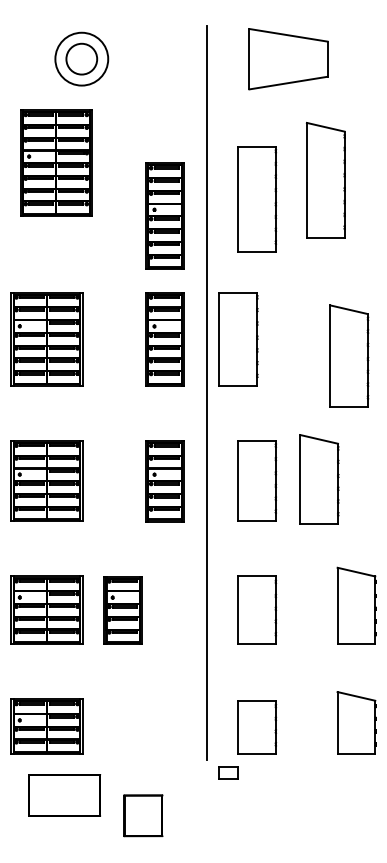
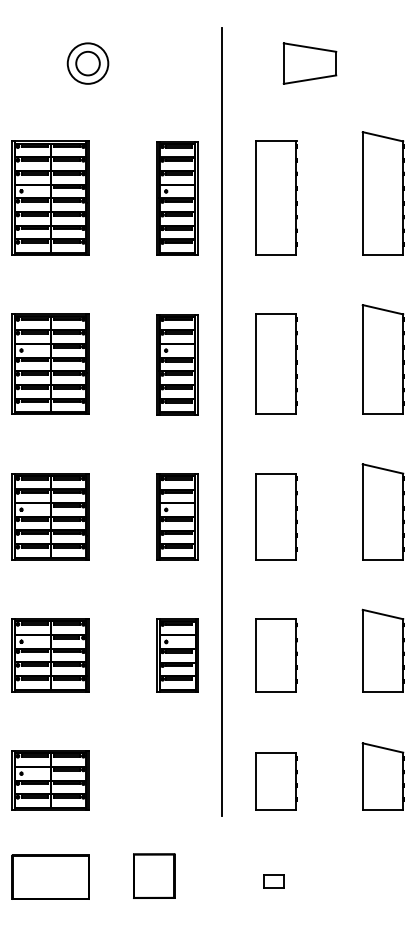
part: (81, 59) -> (87, 63), size x0.71
part: (288, 59) -> (309, 63), size x0.62
part: (56, 162) -> (50, 197), moved
part: (325, 180) -> (382, 193), moved
part: (257, 198) -> (276, 197), moved
part: (165, 216) -> (177, 198), moved
part: (238, 338) -> (276, 363), moved
part: (348, 356) -> (382, 359), moved
part: (318, 478) -> (382, 511), moved
part: (123, 610) -> (177, 655), moved
part: (228, 773) -> (273, 881), moved
part: (64, 794) -> (50, 876), moved

